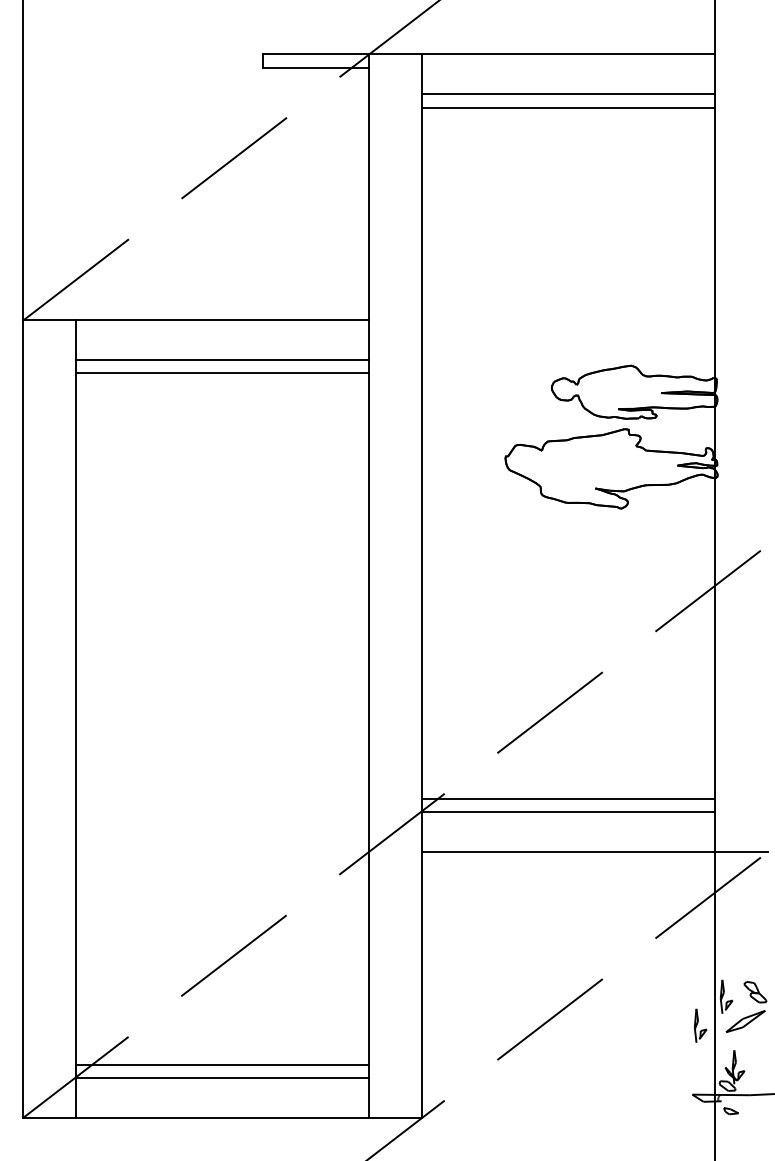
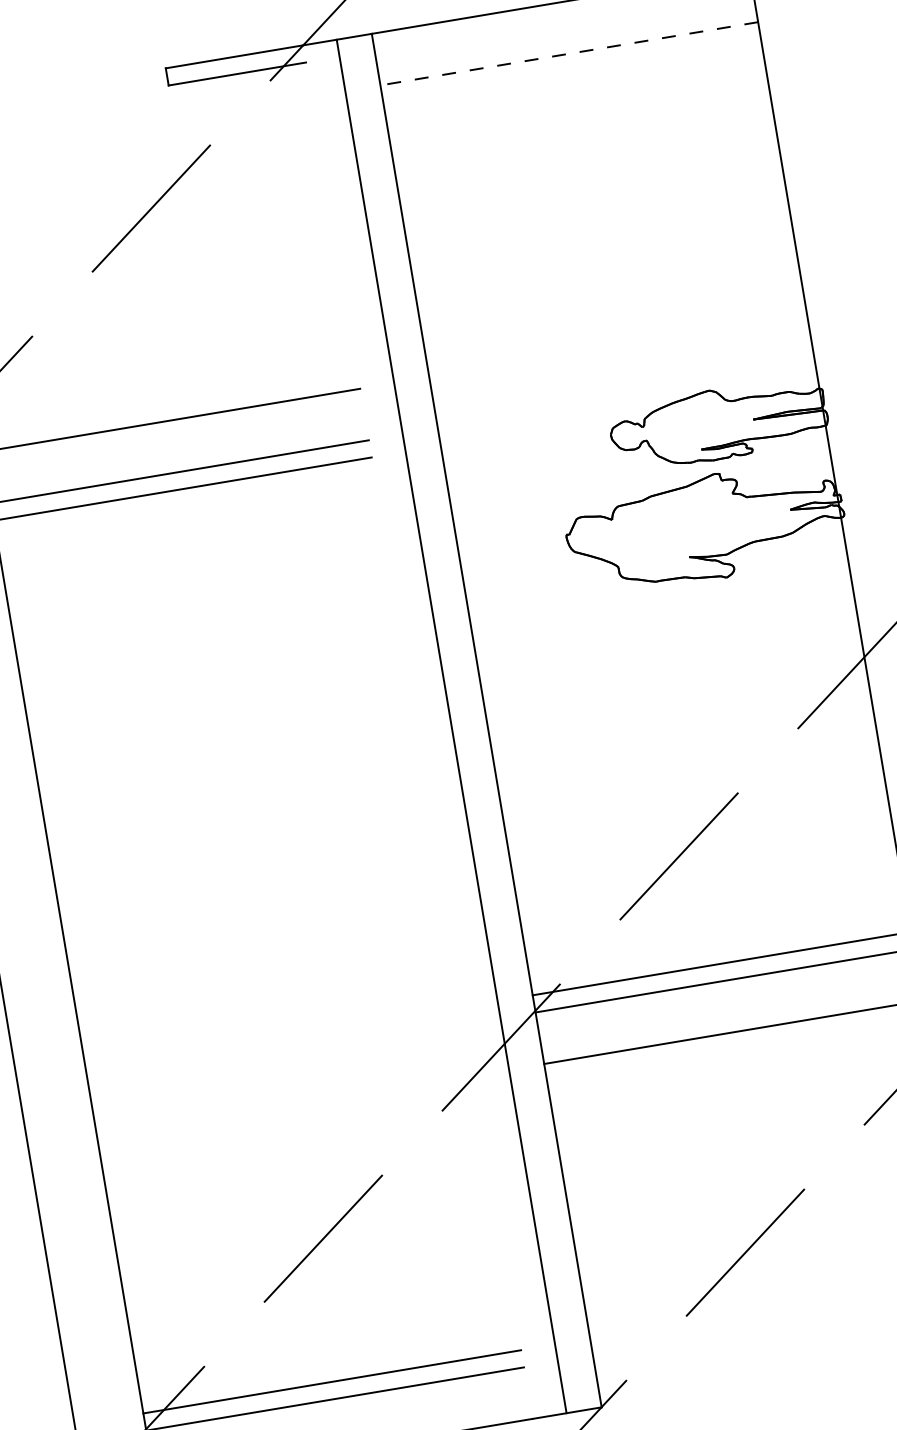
line: (568, 94) -> (569, 53), solid -> dashed
line: (568, 107) -> (572, 70), removed
line: (369, 585) -> (451, 725), moved

